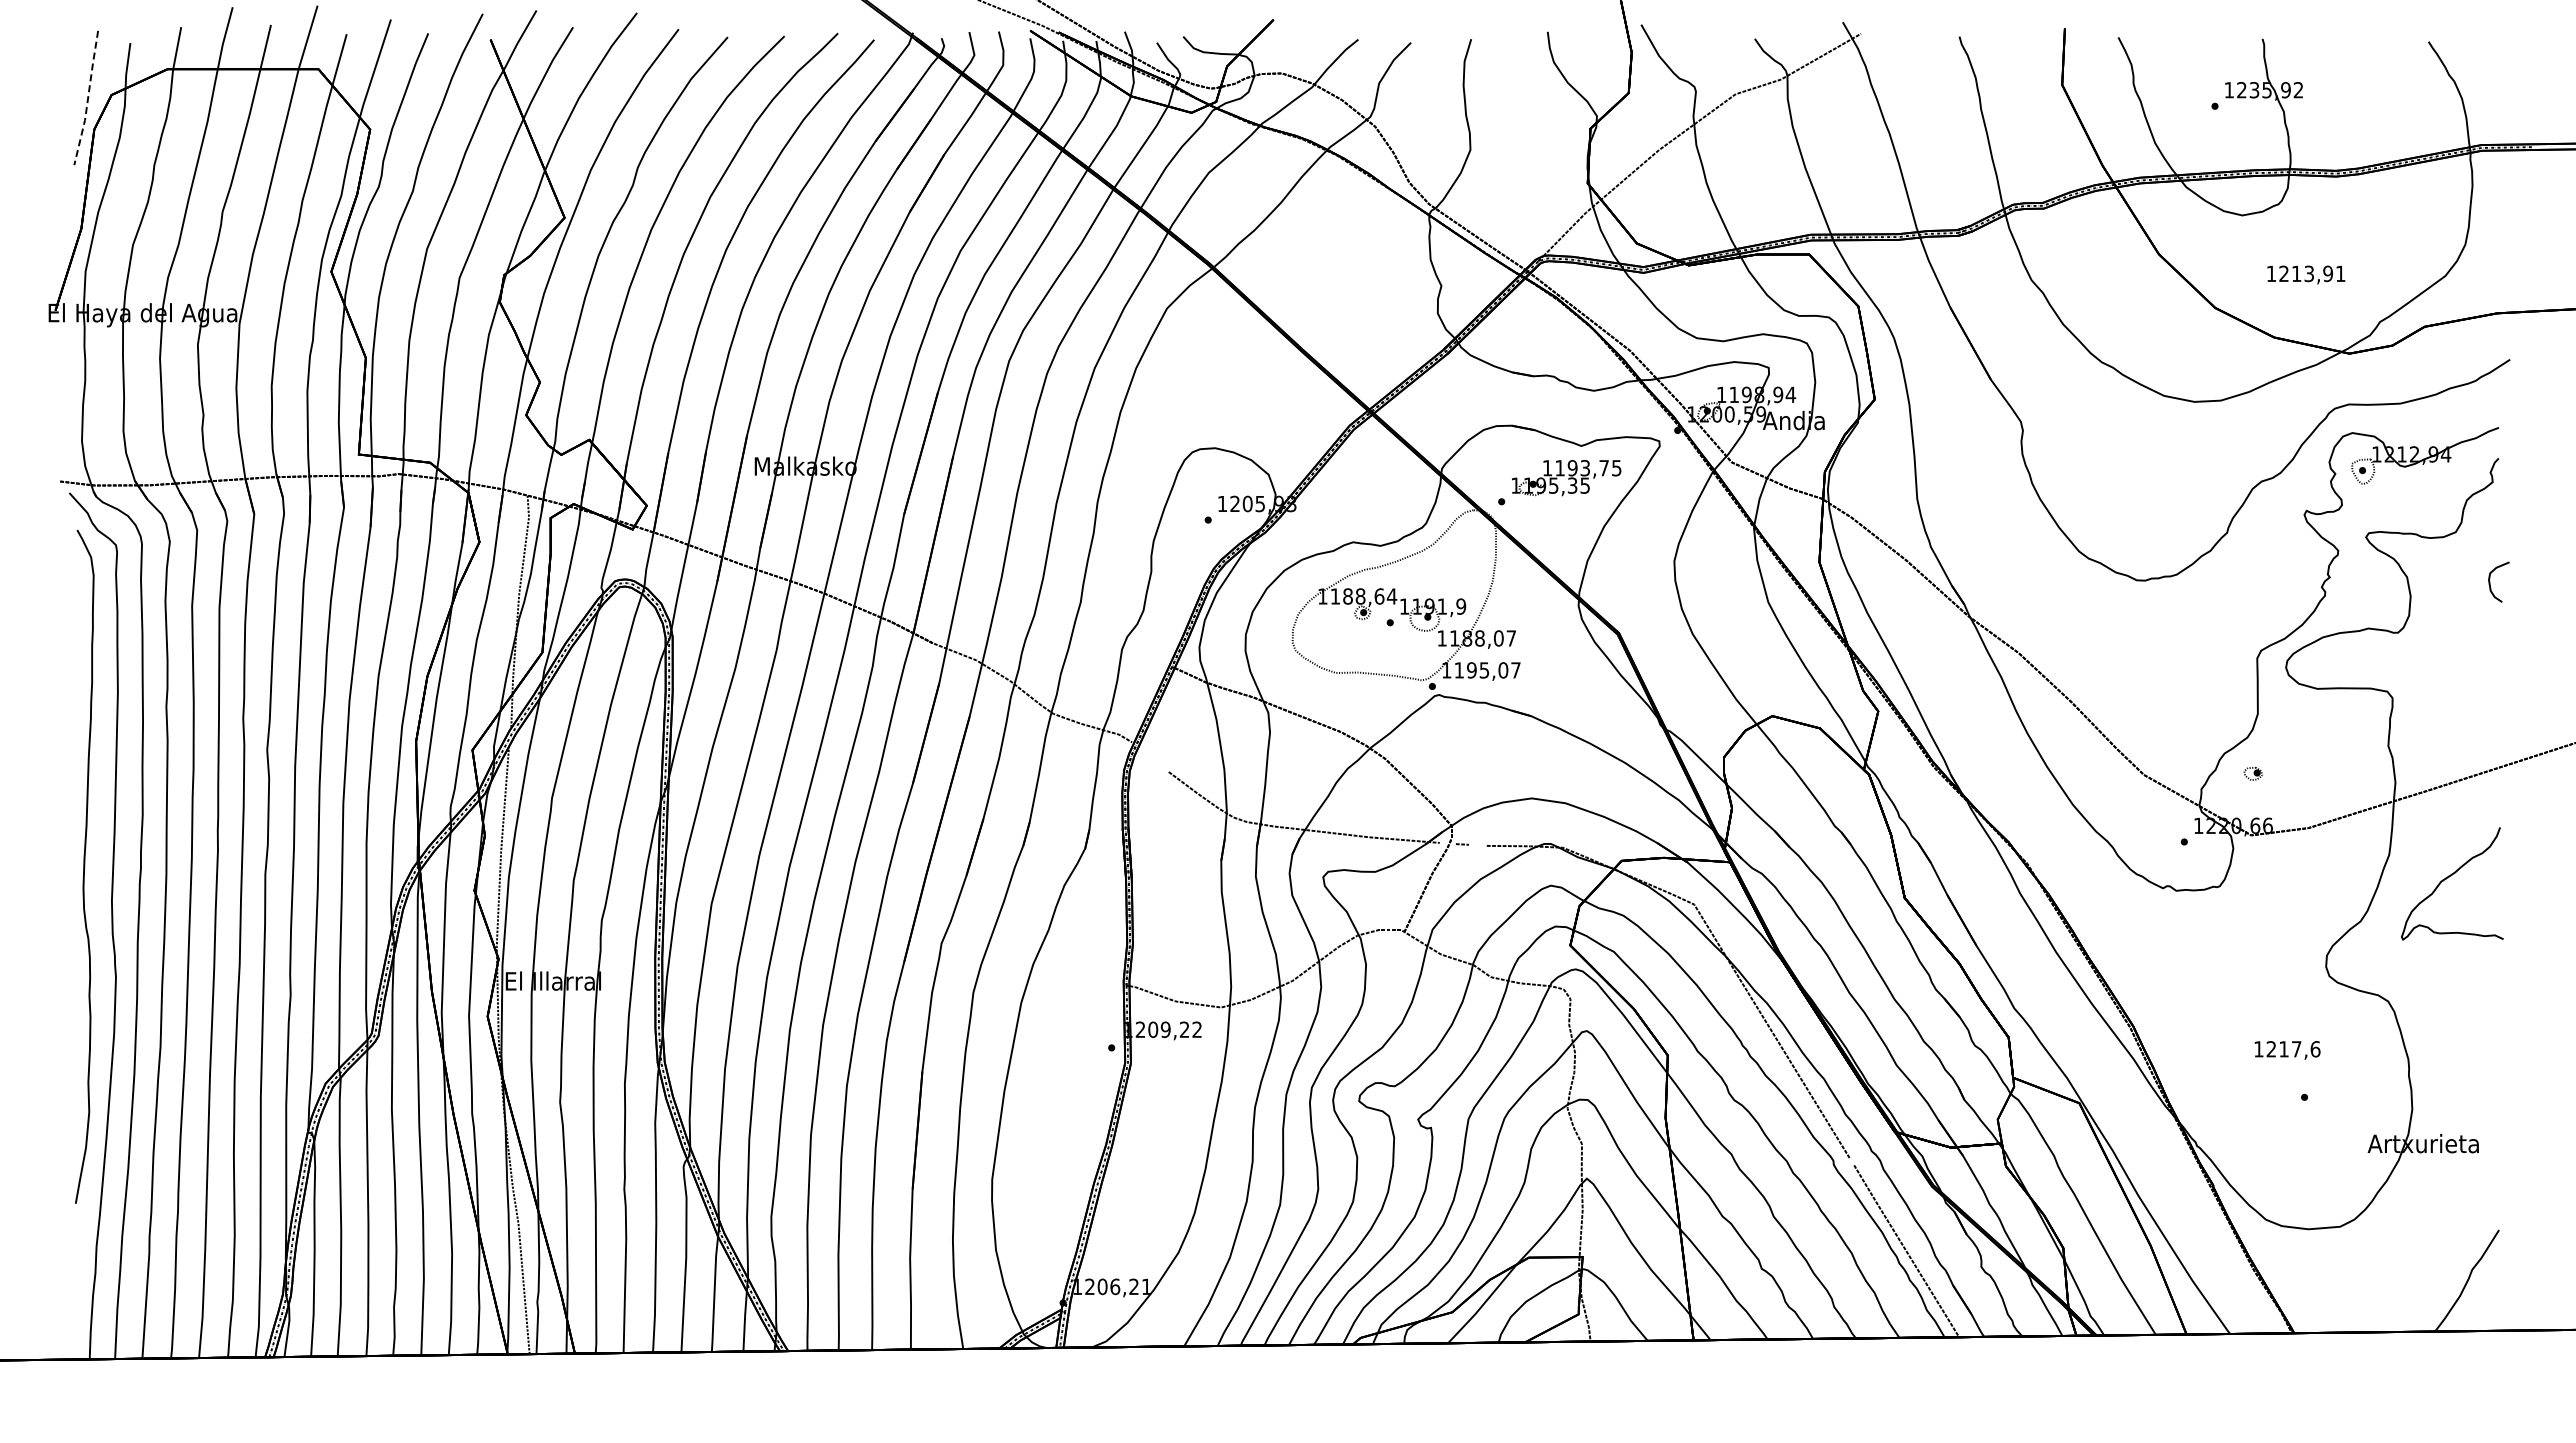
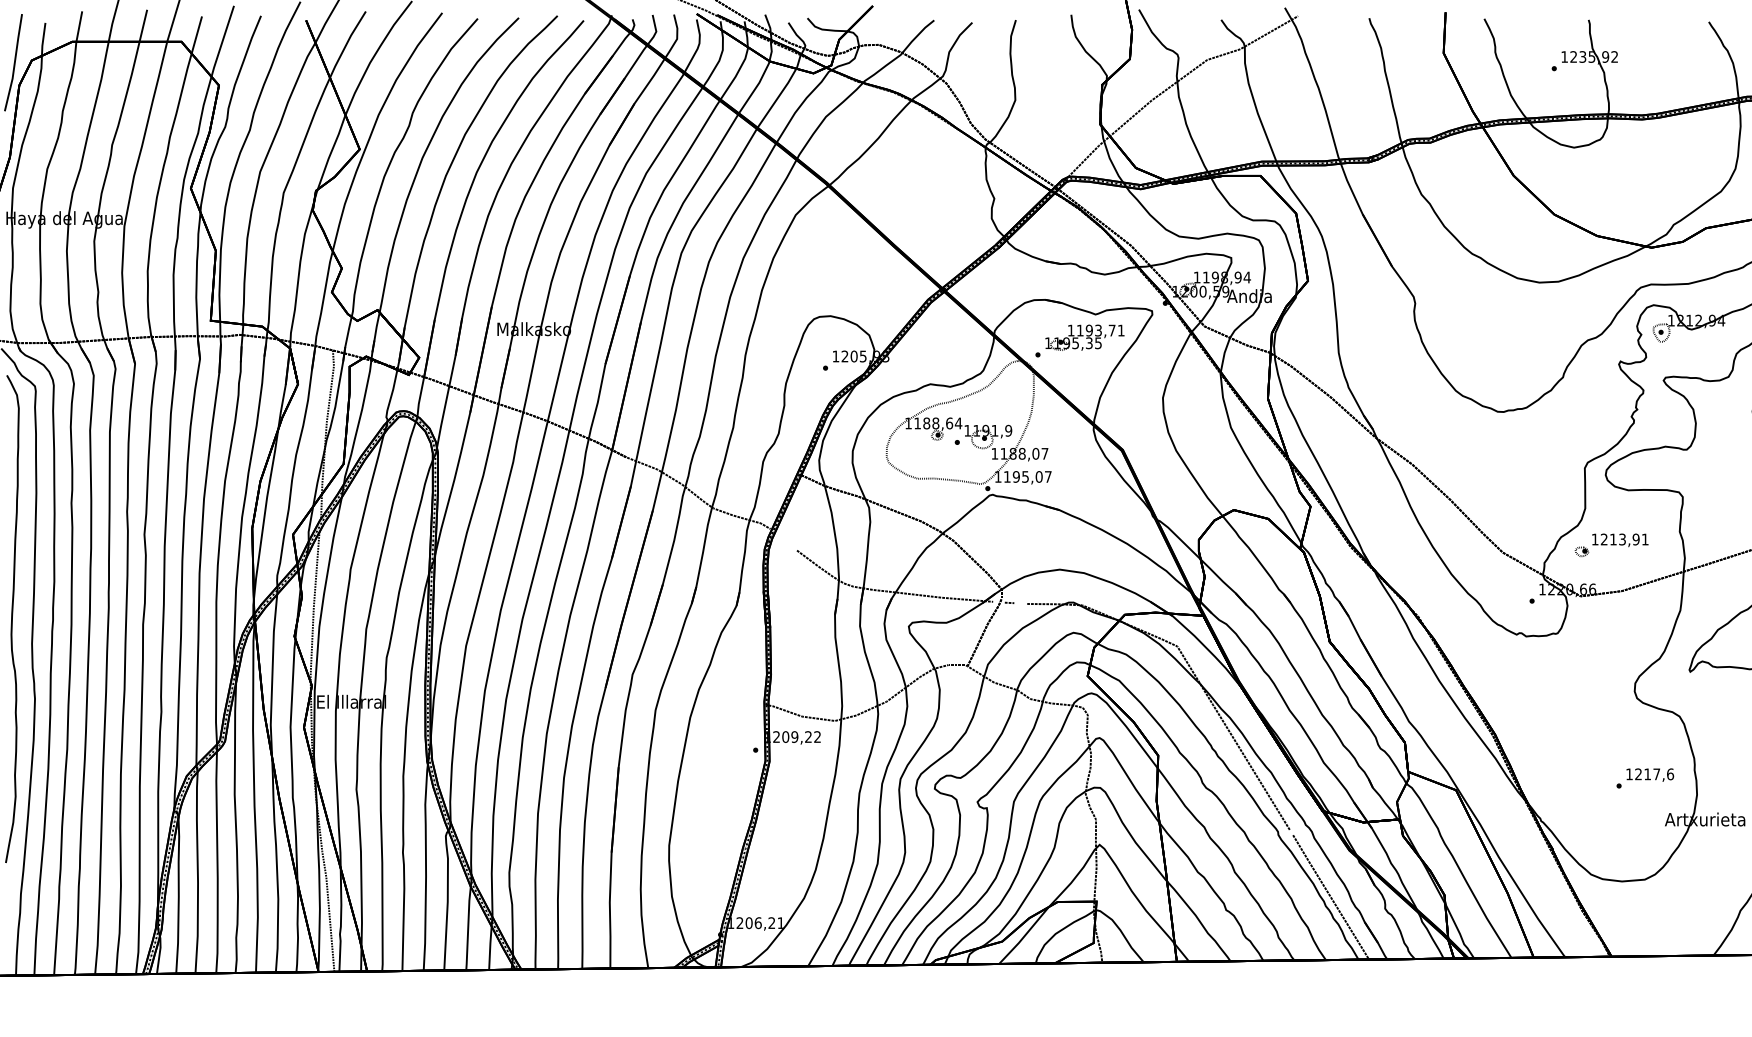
line: (88, 98) -> (15, 63), dashed -> solid
text: (2306, 274) -> (1620, 540), moved
text: (1616, 468) -> (1121, 330), 1193,75 -> 1193,71
text: (2287, 1050) -> (1650, 775), moved

